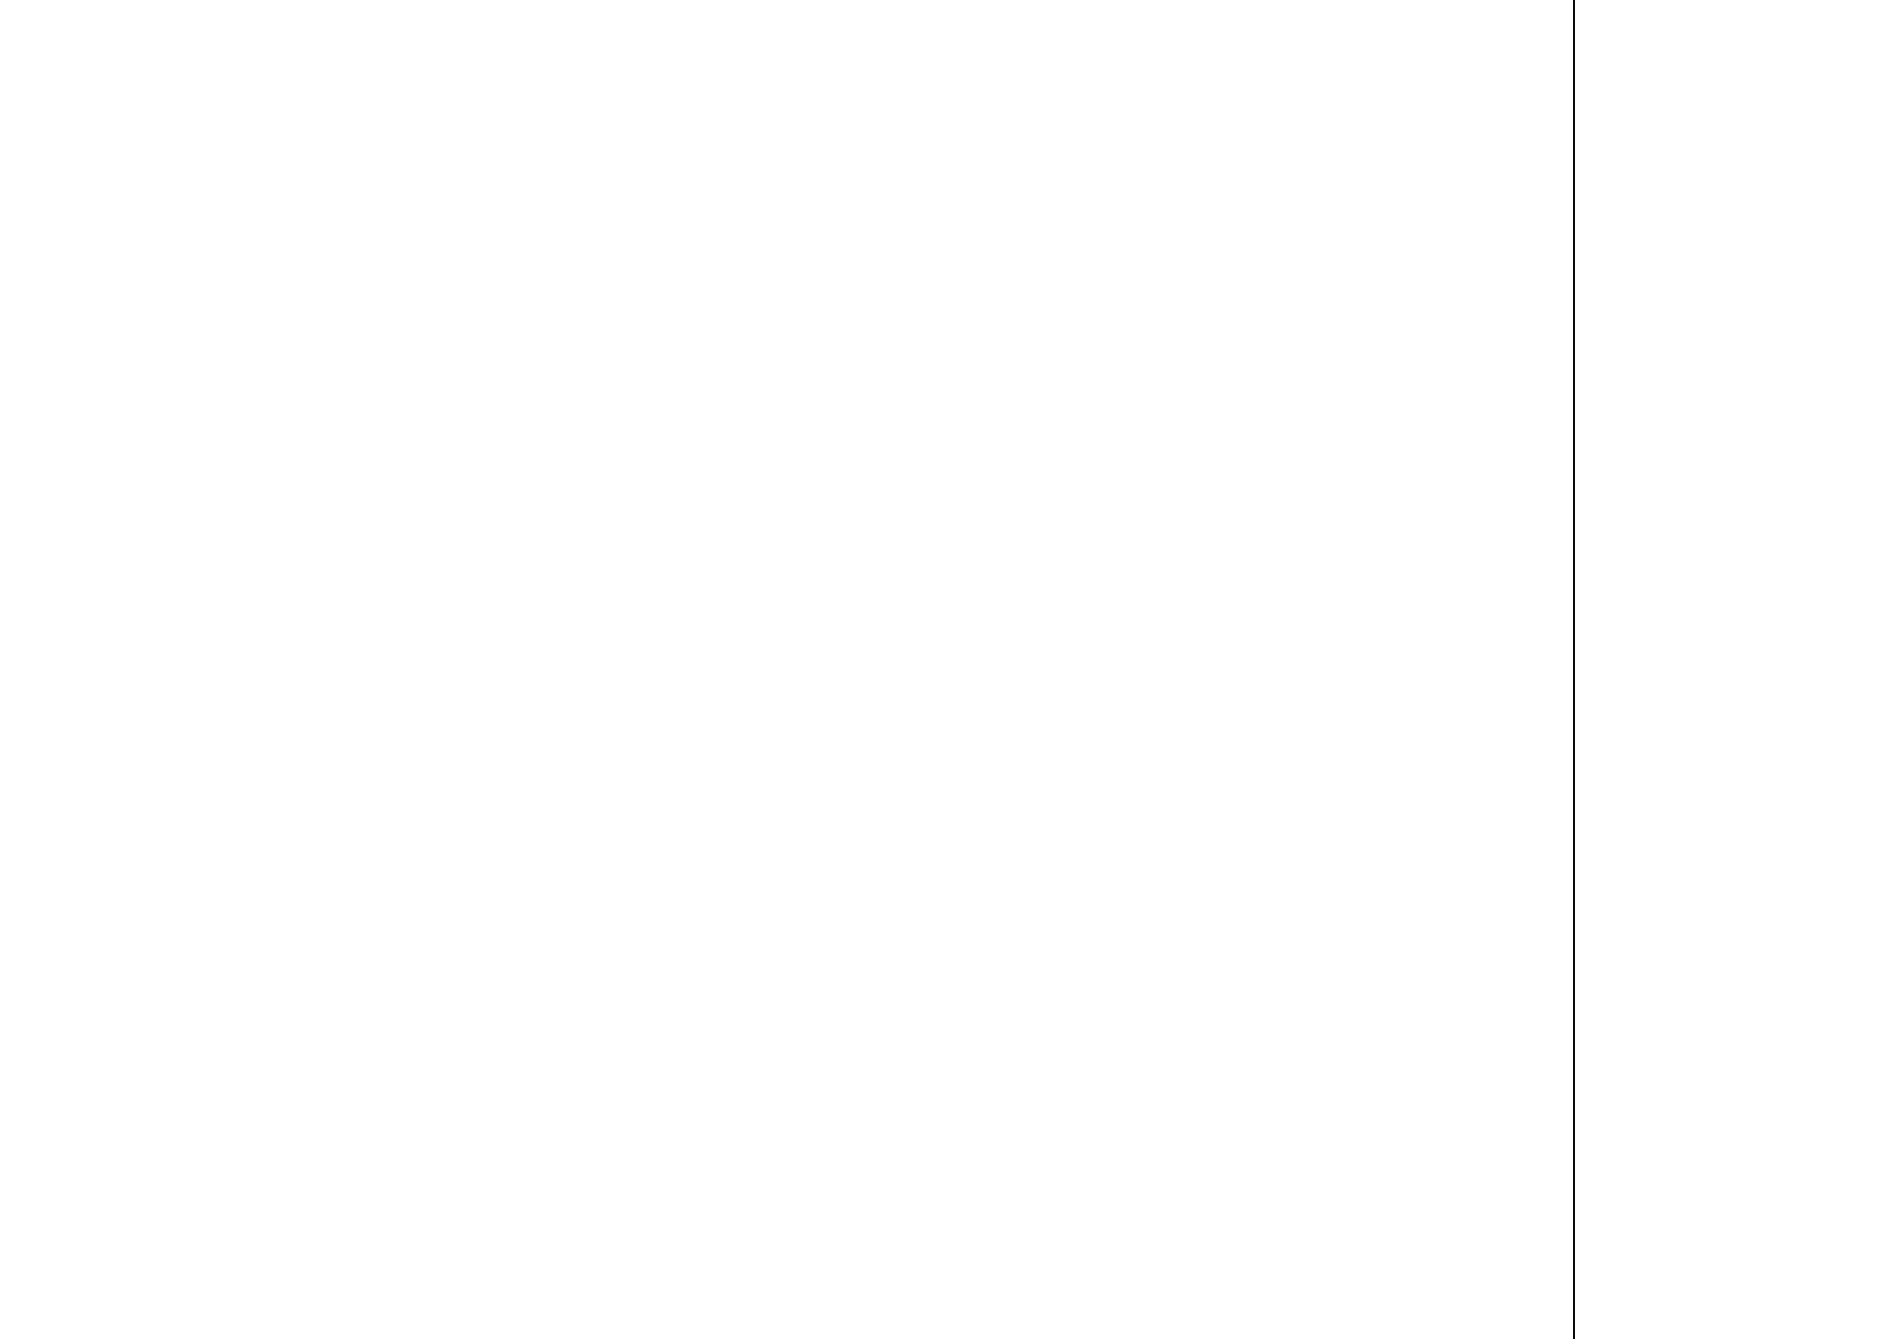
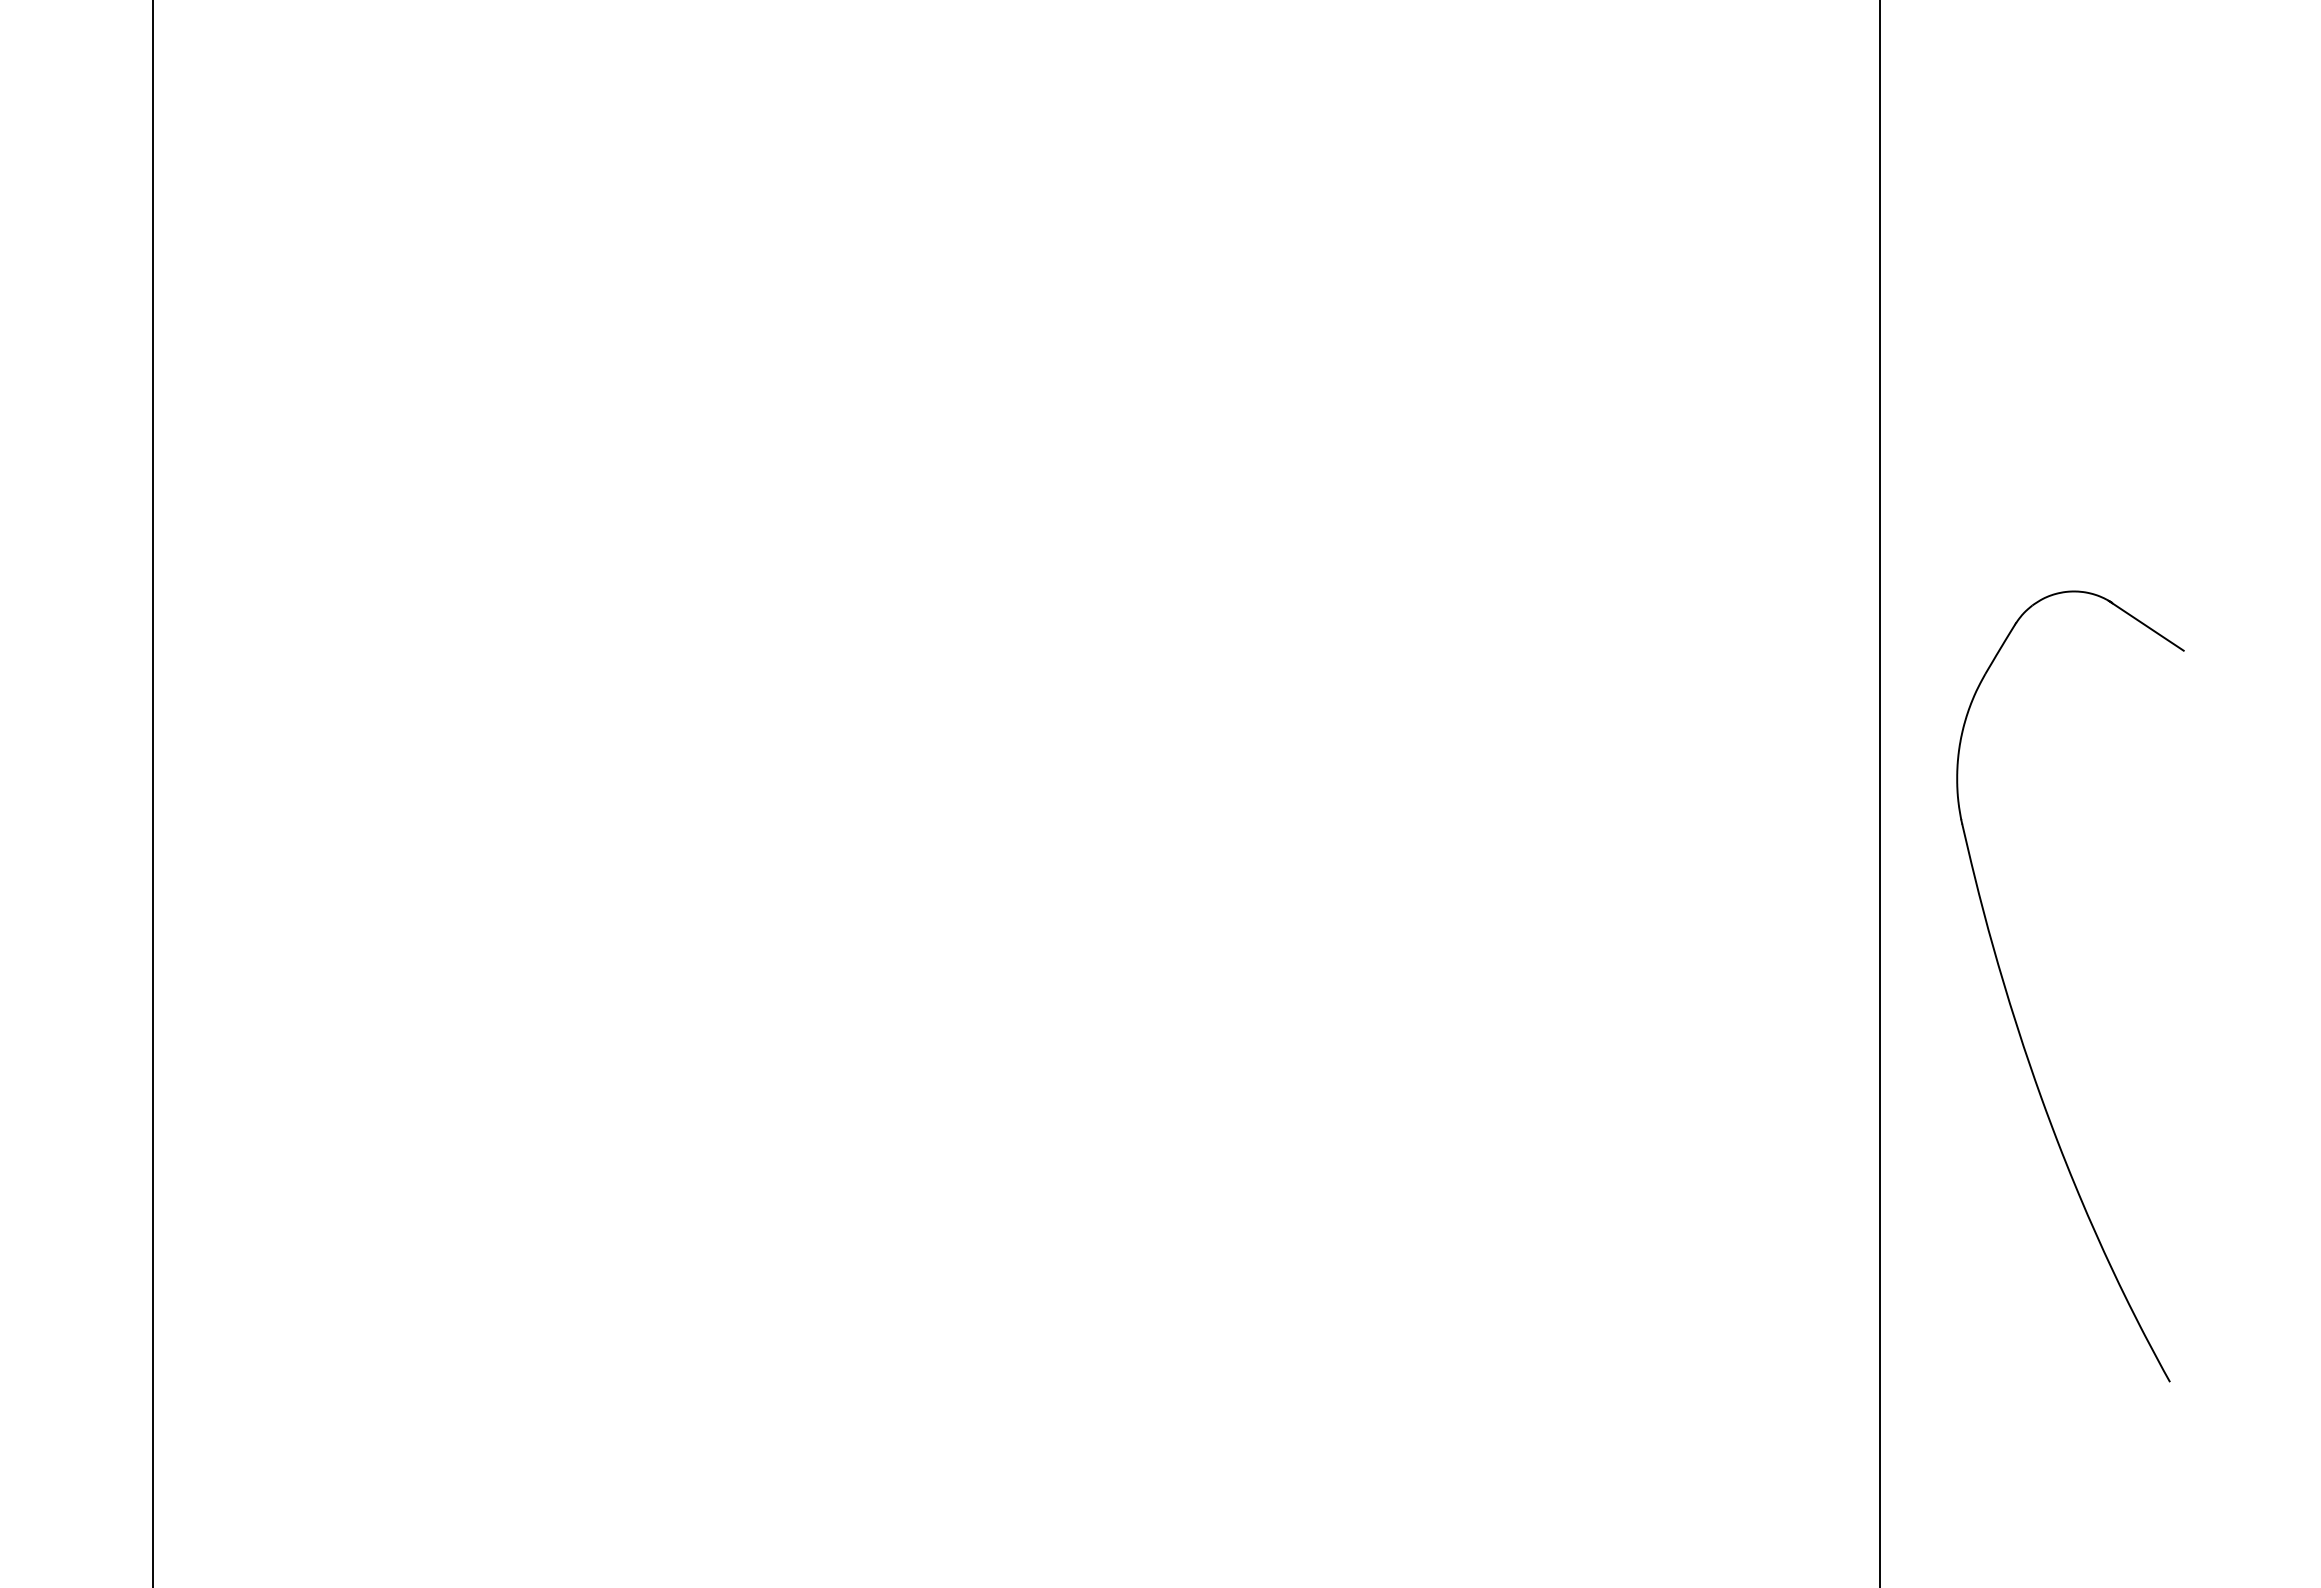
part: (1704, 714) -> (2011, 1004), added

